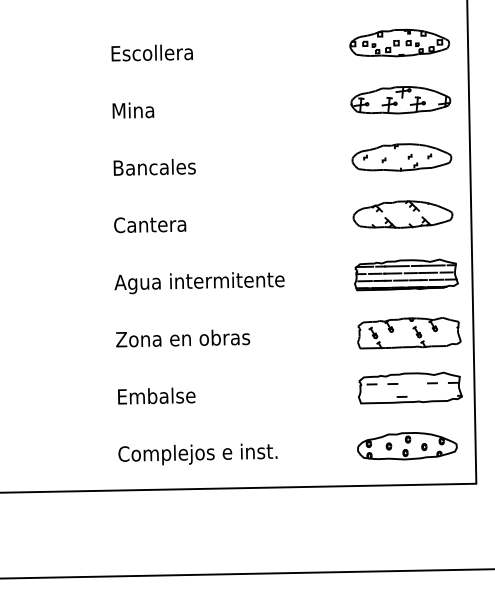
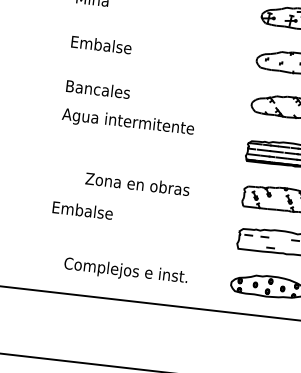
text: (157, 166) -> (105, 44), Bancales -> Embalse
text: (155, 224) -> (97, 89), Cantera -> Bancales
text: (199, 283) -> (128, 123), moved
text: (183, 338) -> (137, 184), moved
text: (156, 395) -> (82, 210), moved
text: (197, 454) -> (125, 271), moved

